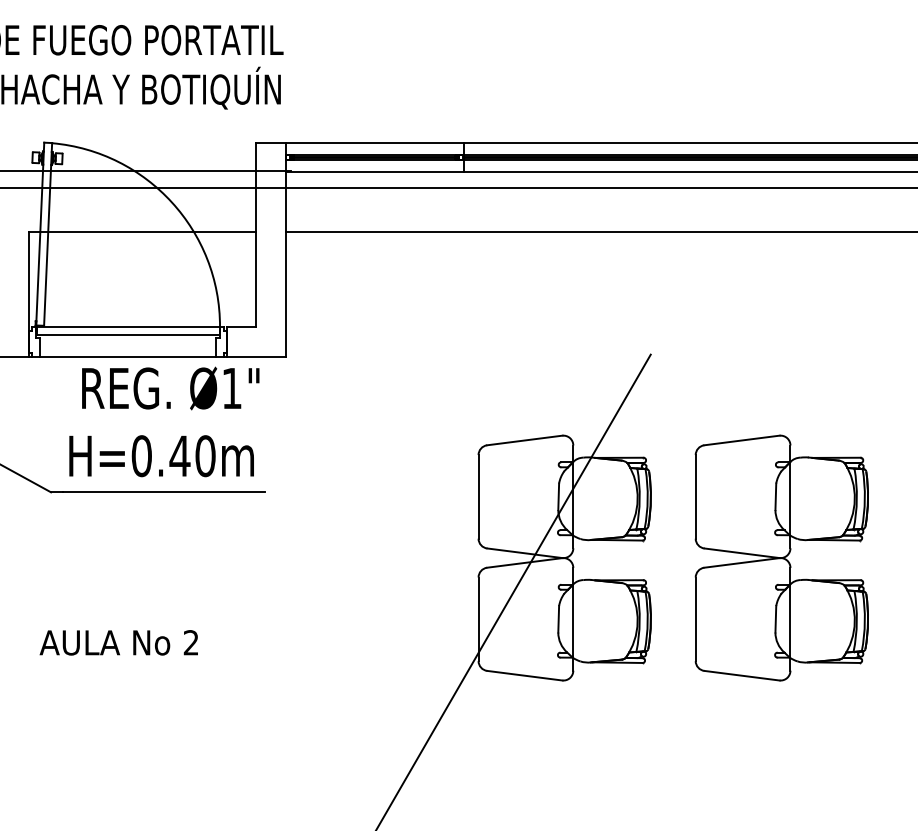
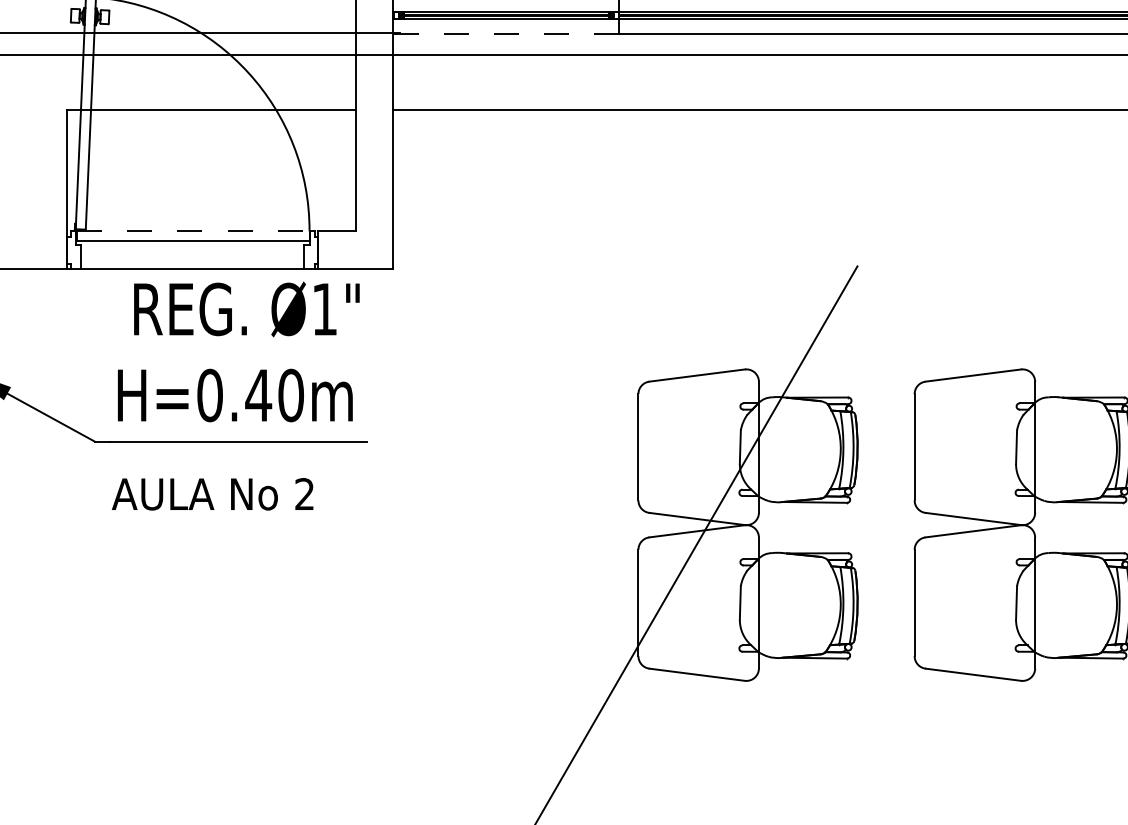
line: (374, 172) -> (506, 34), solid -> dashed
line: (129, 327) -> (194, 231), solid -> dashed
text: (118, 642) -> (212, 493), moved

